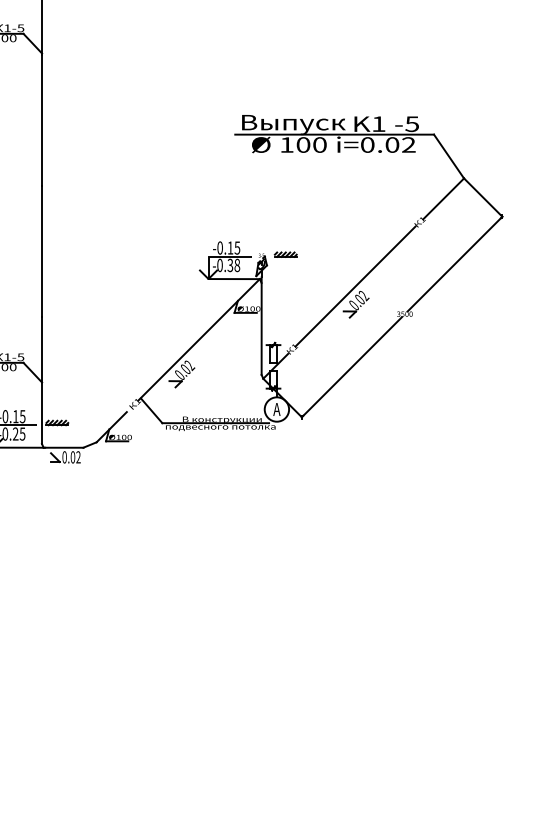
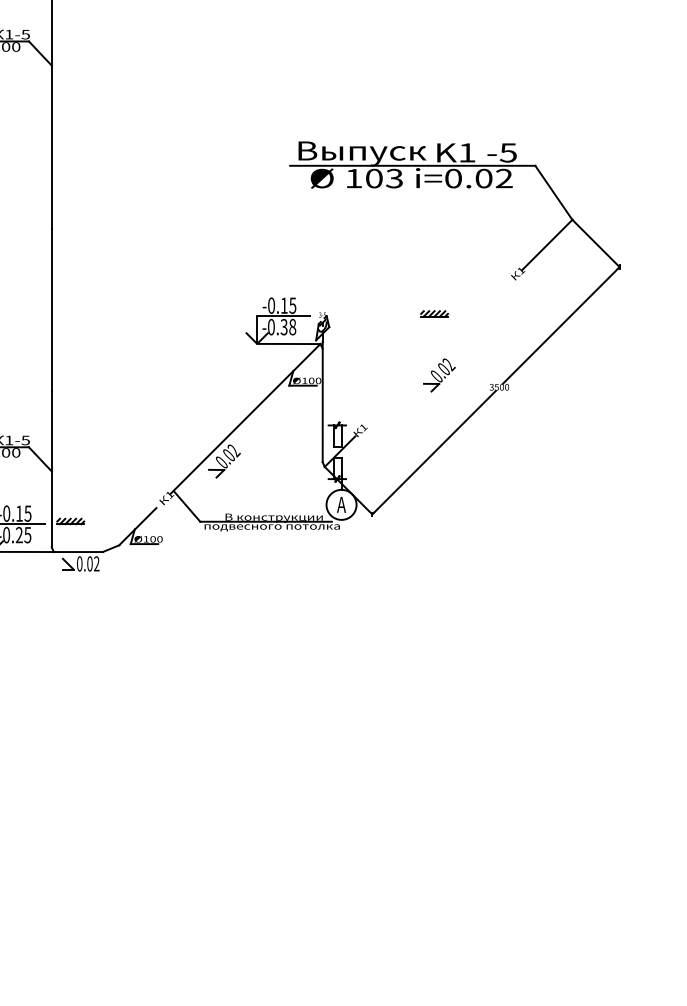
text: (319, 144) -> (393, 178), 100 -> 103
part: (285, 254) -> (434, 313), moved
line: (355, 286) -> (438, 353), removed

